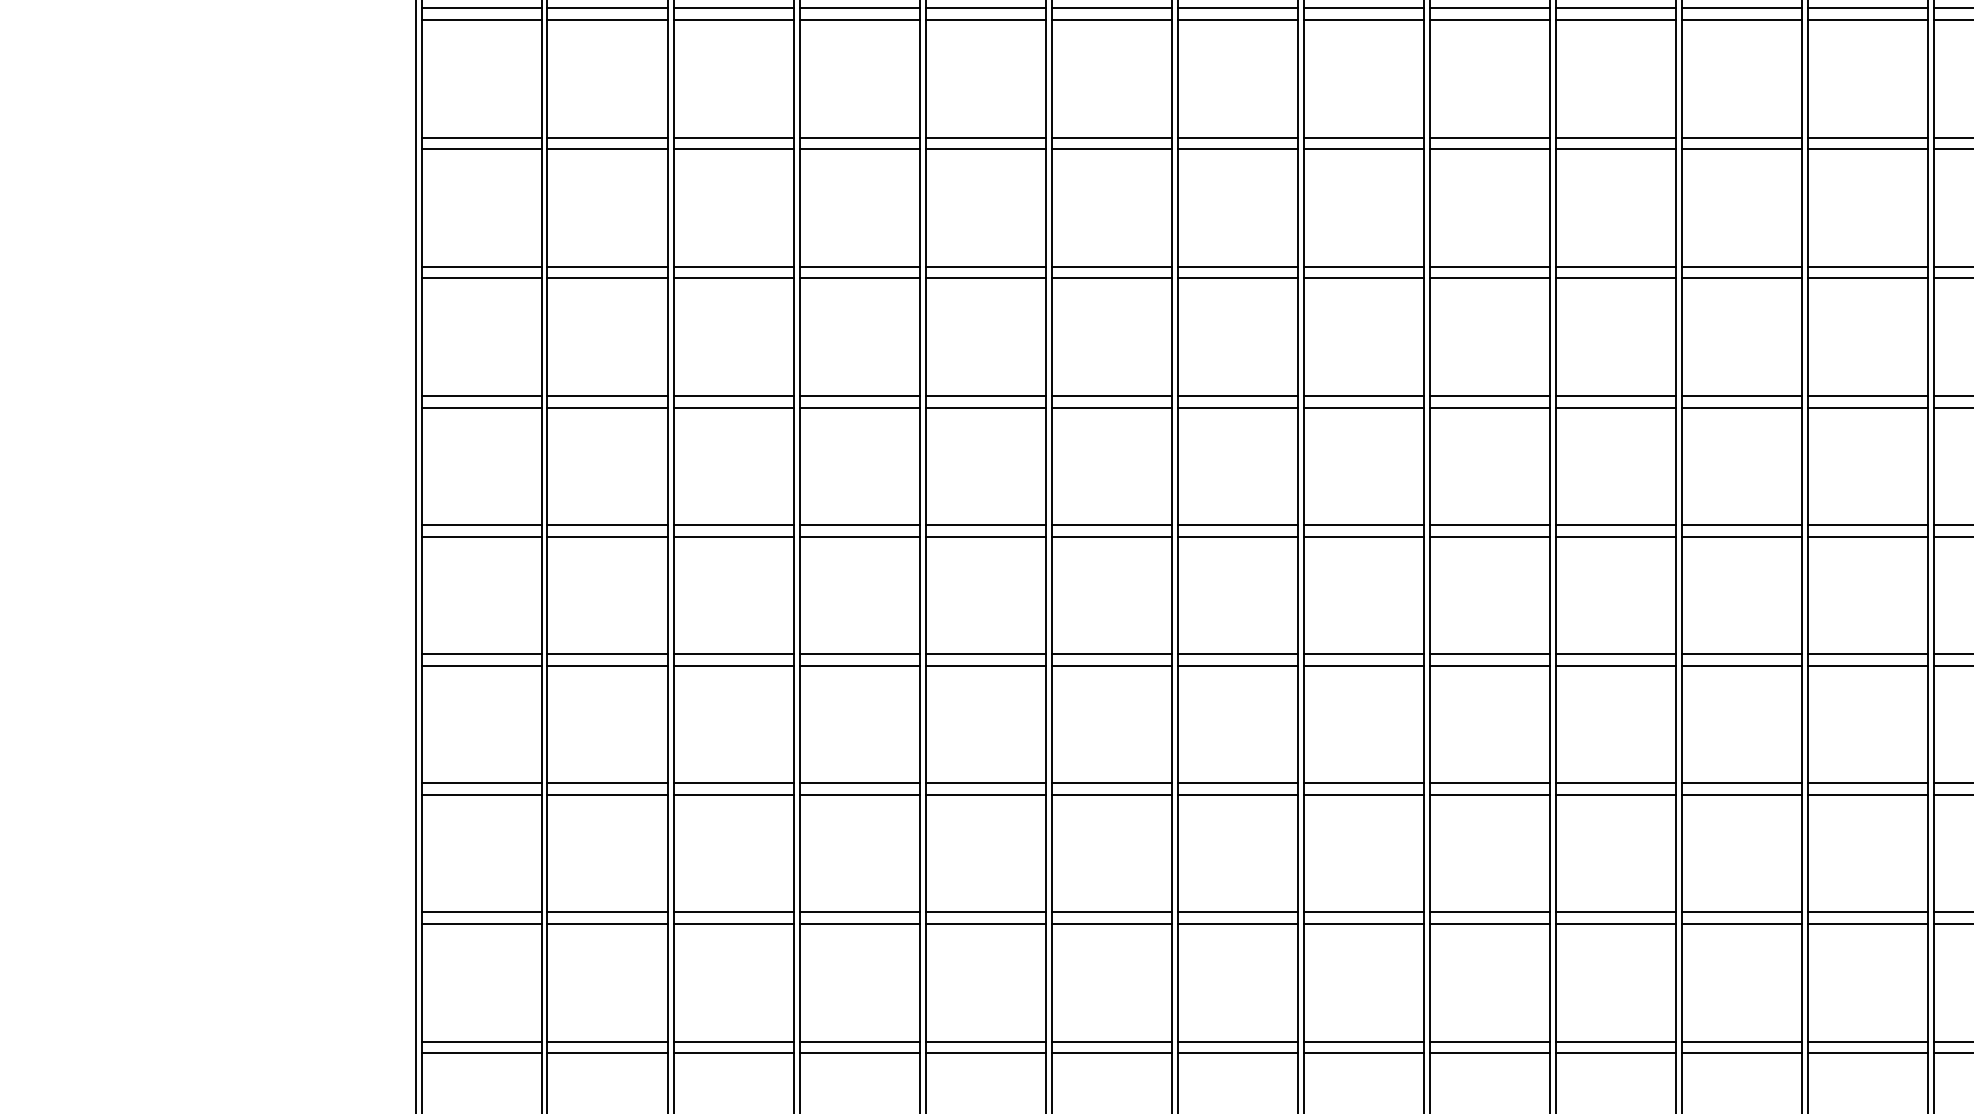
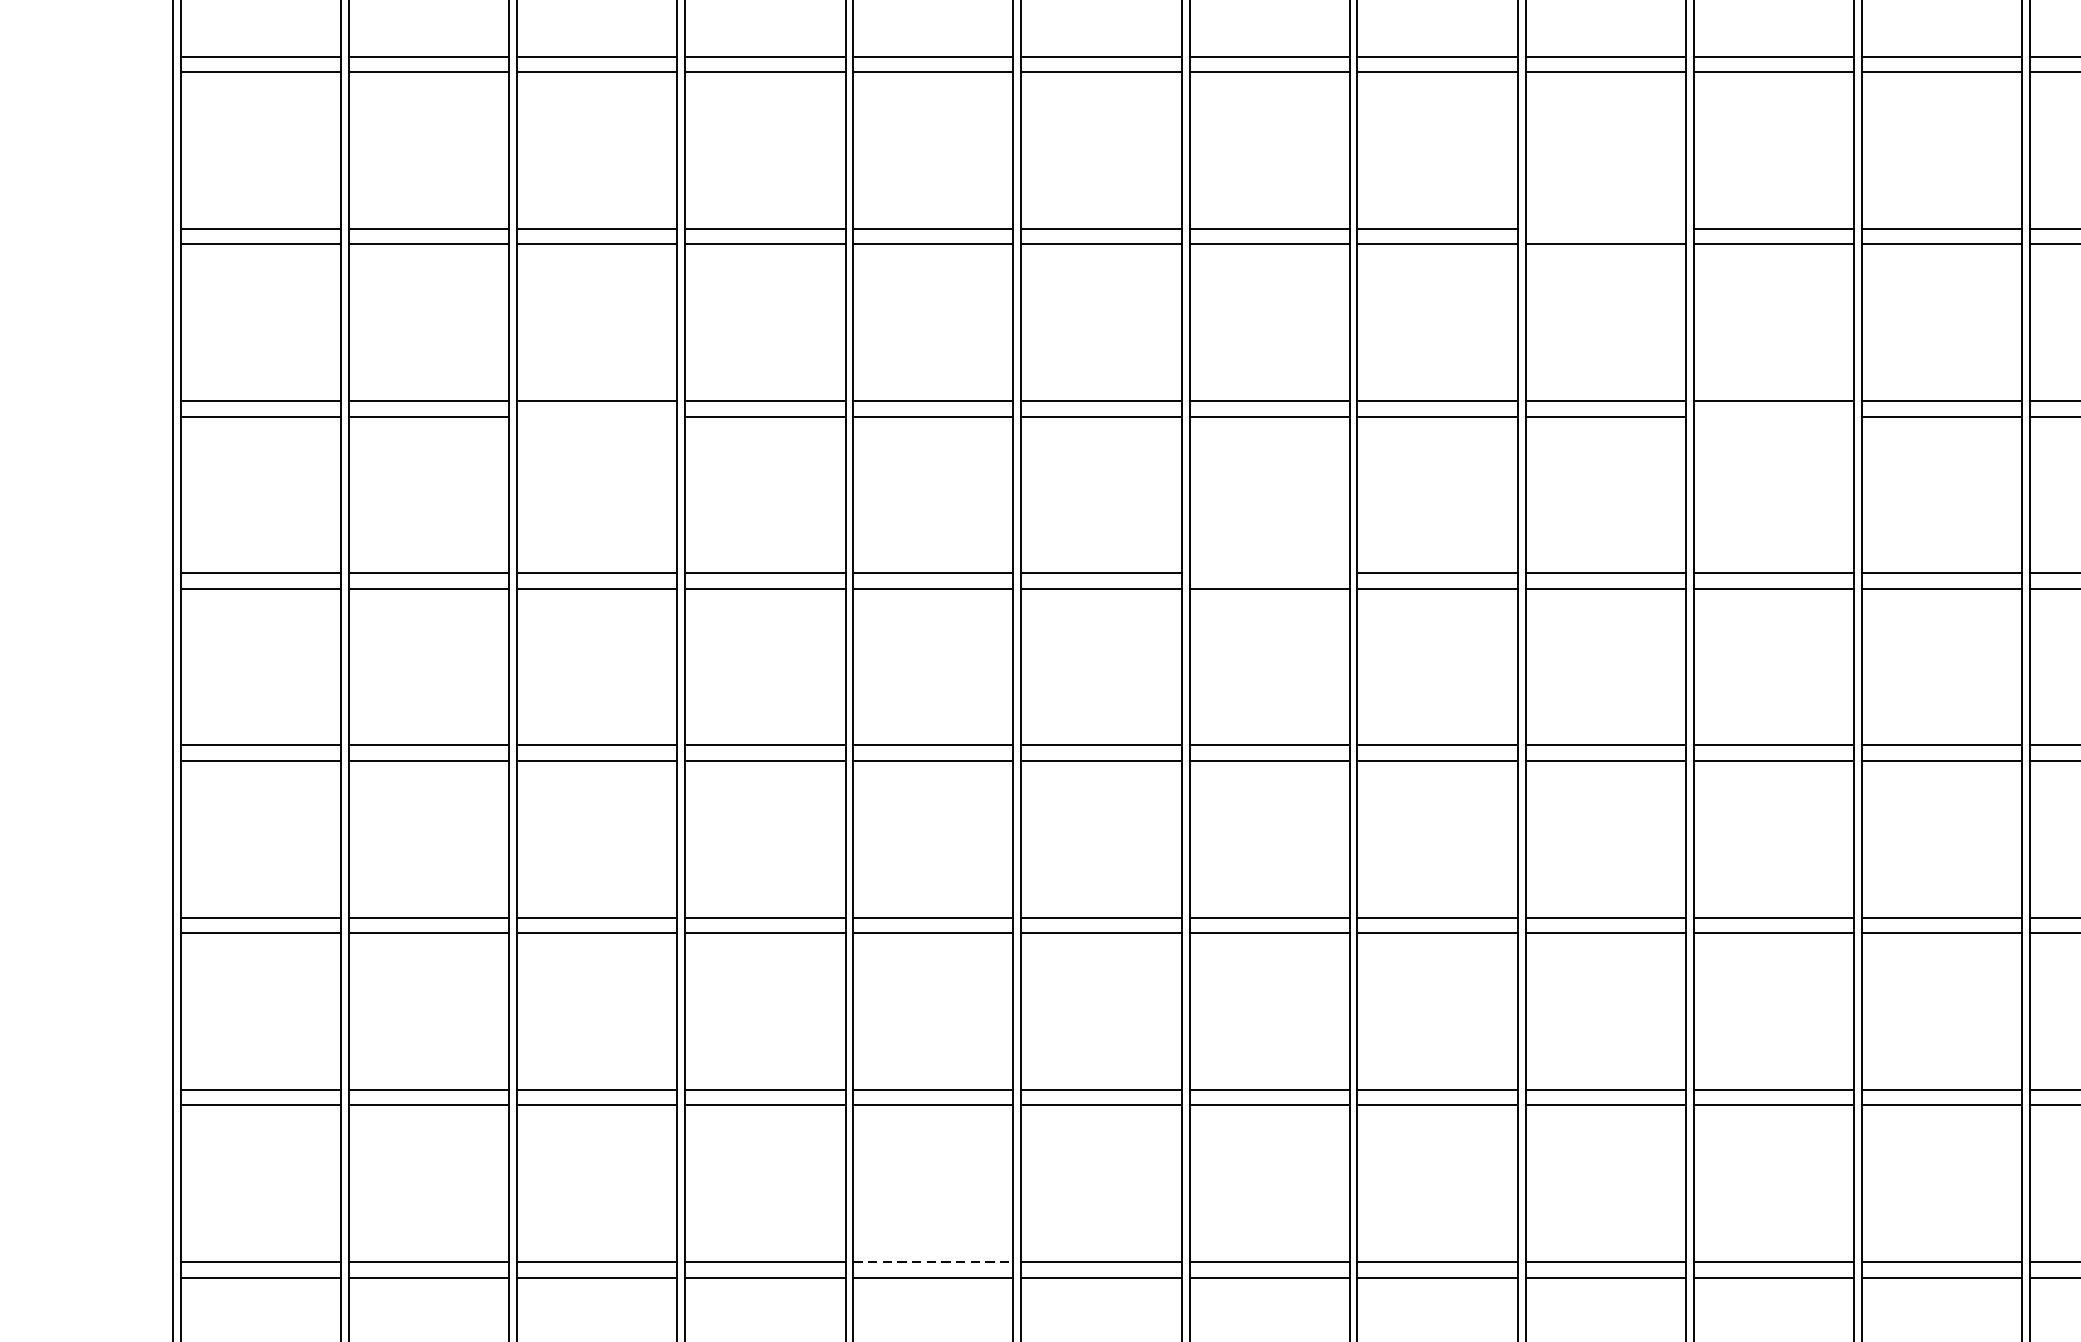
line: (1490, 266) -> (1606, 228), removed
line: (733, 407) -> (597, 416), removed
line: (1615, 407) -> (1772, 416), removed
line: (1237, 524) -> (1268, 572), removed
line: (986, 1041) -> (934, 1261), solid -> dashed

